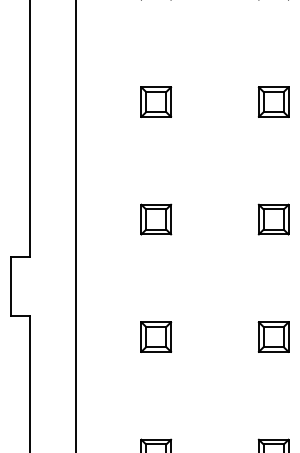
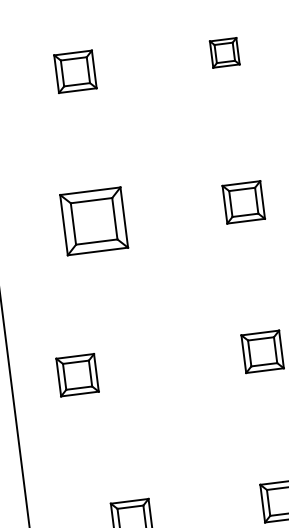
part: (273, 101) -> (224, 52), size x0.7
part: (156, 219) -> (94, 221), size x1.6
part: (156, 336) -> (77, 374), moved

